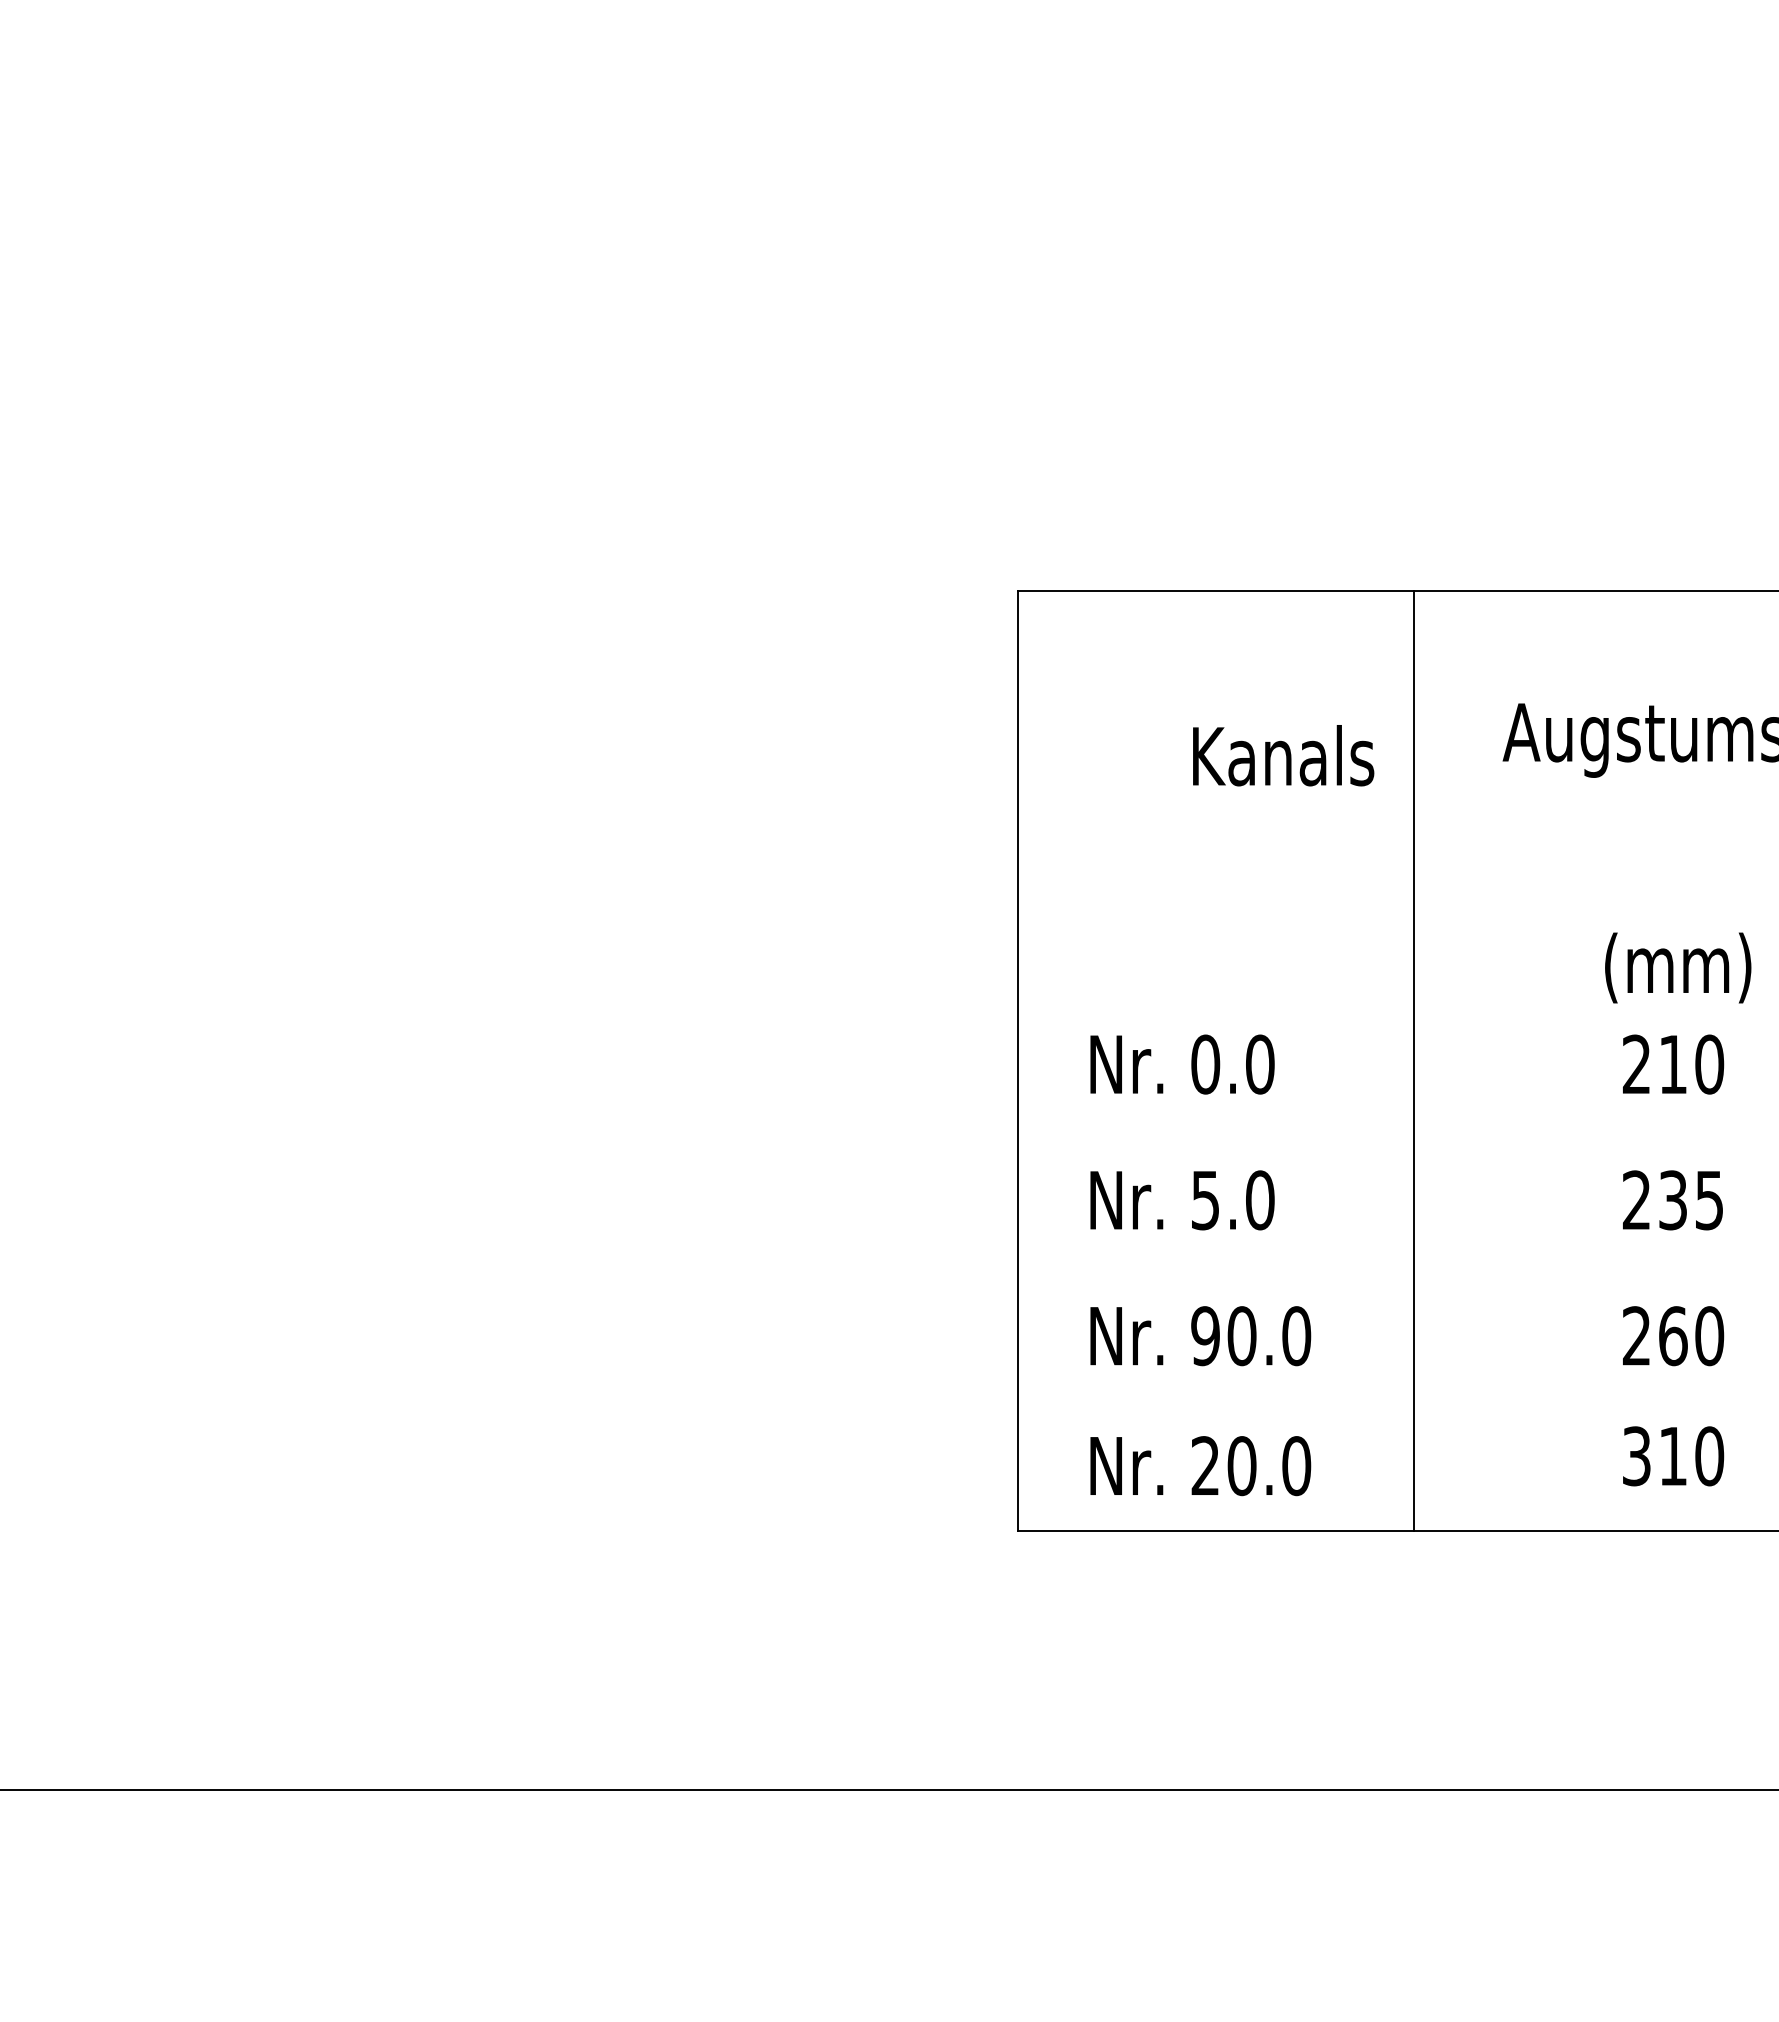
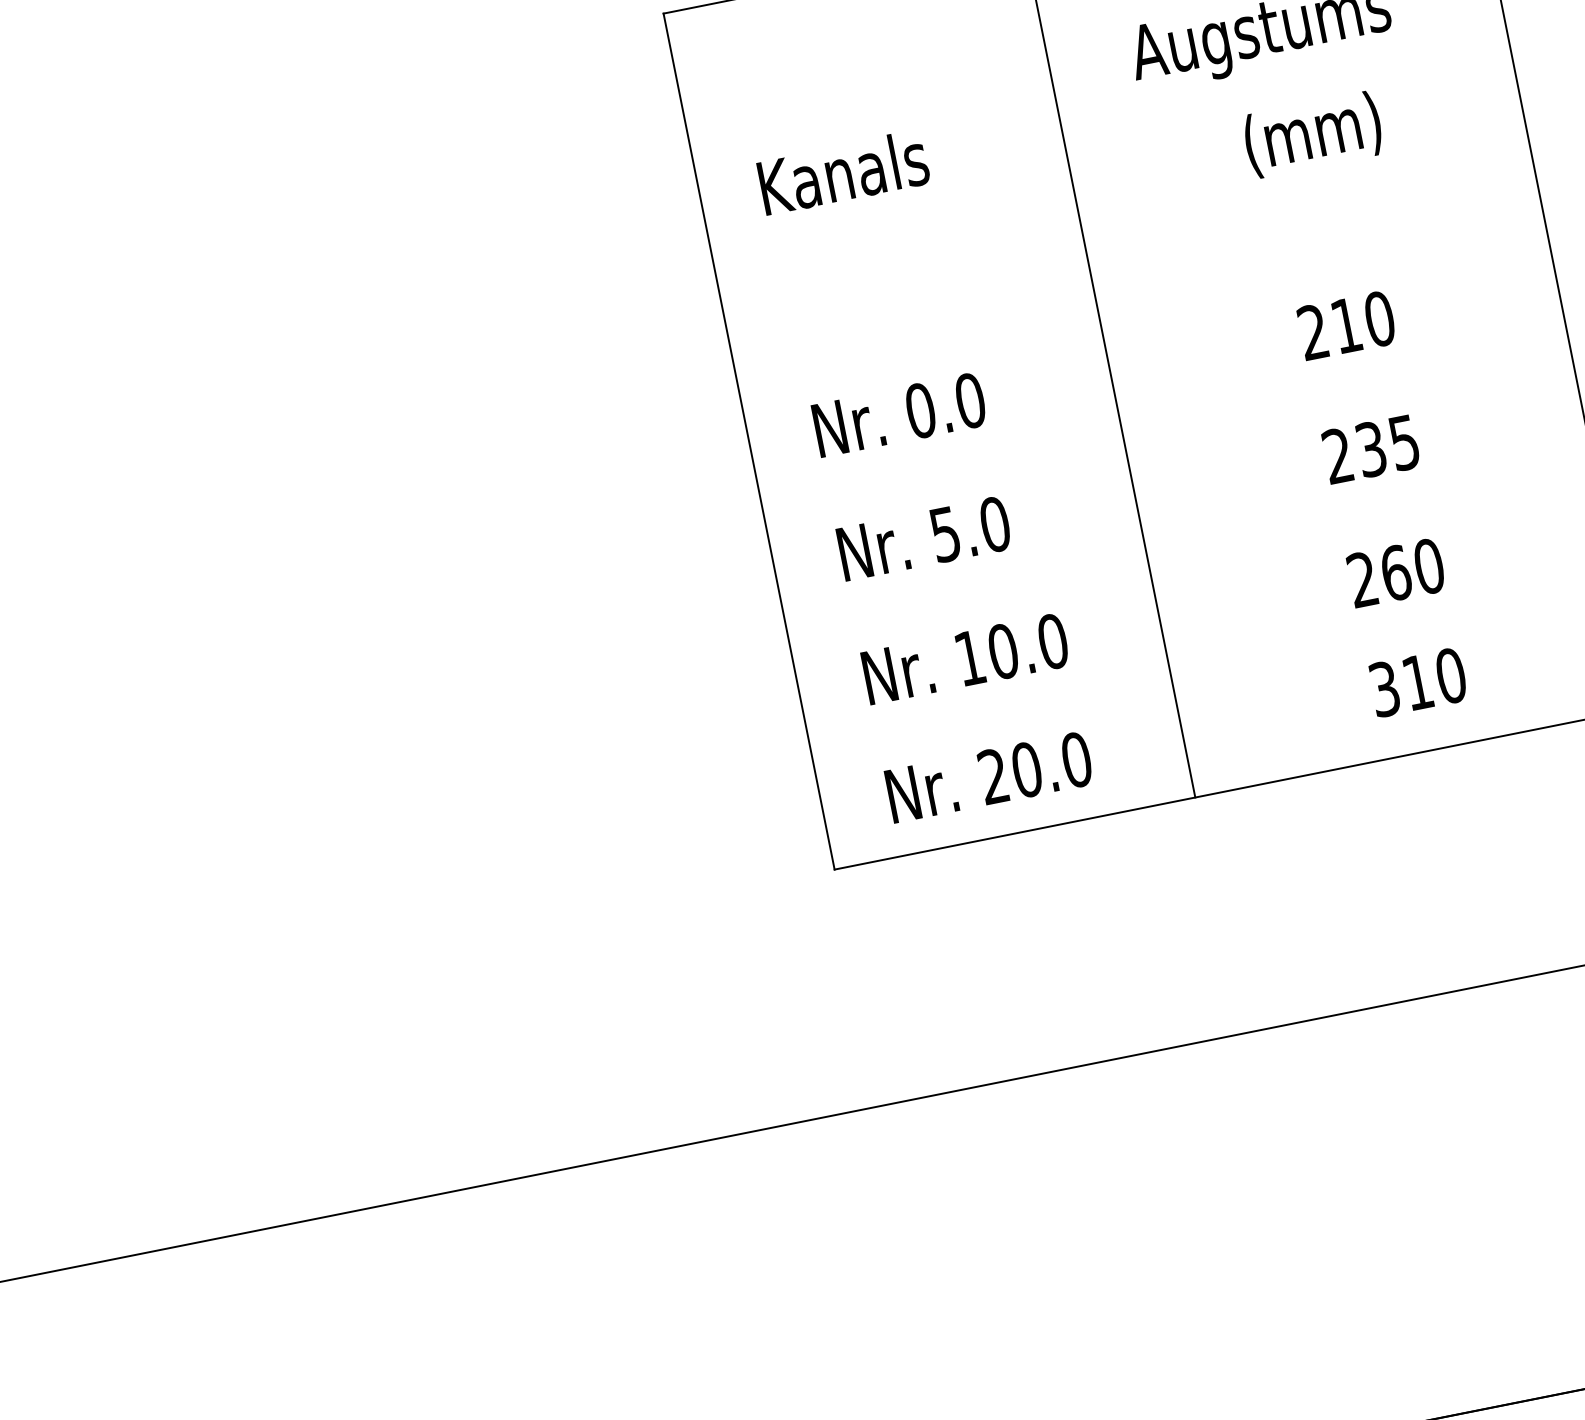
text: (1283, 755) -> (843, 172), moved
text: (1678, 967) -> (1313, 134), moved
text: (1205, 1336) -> (970, 658), 90.0 -> 10.0

